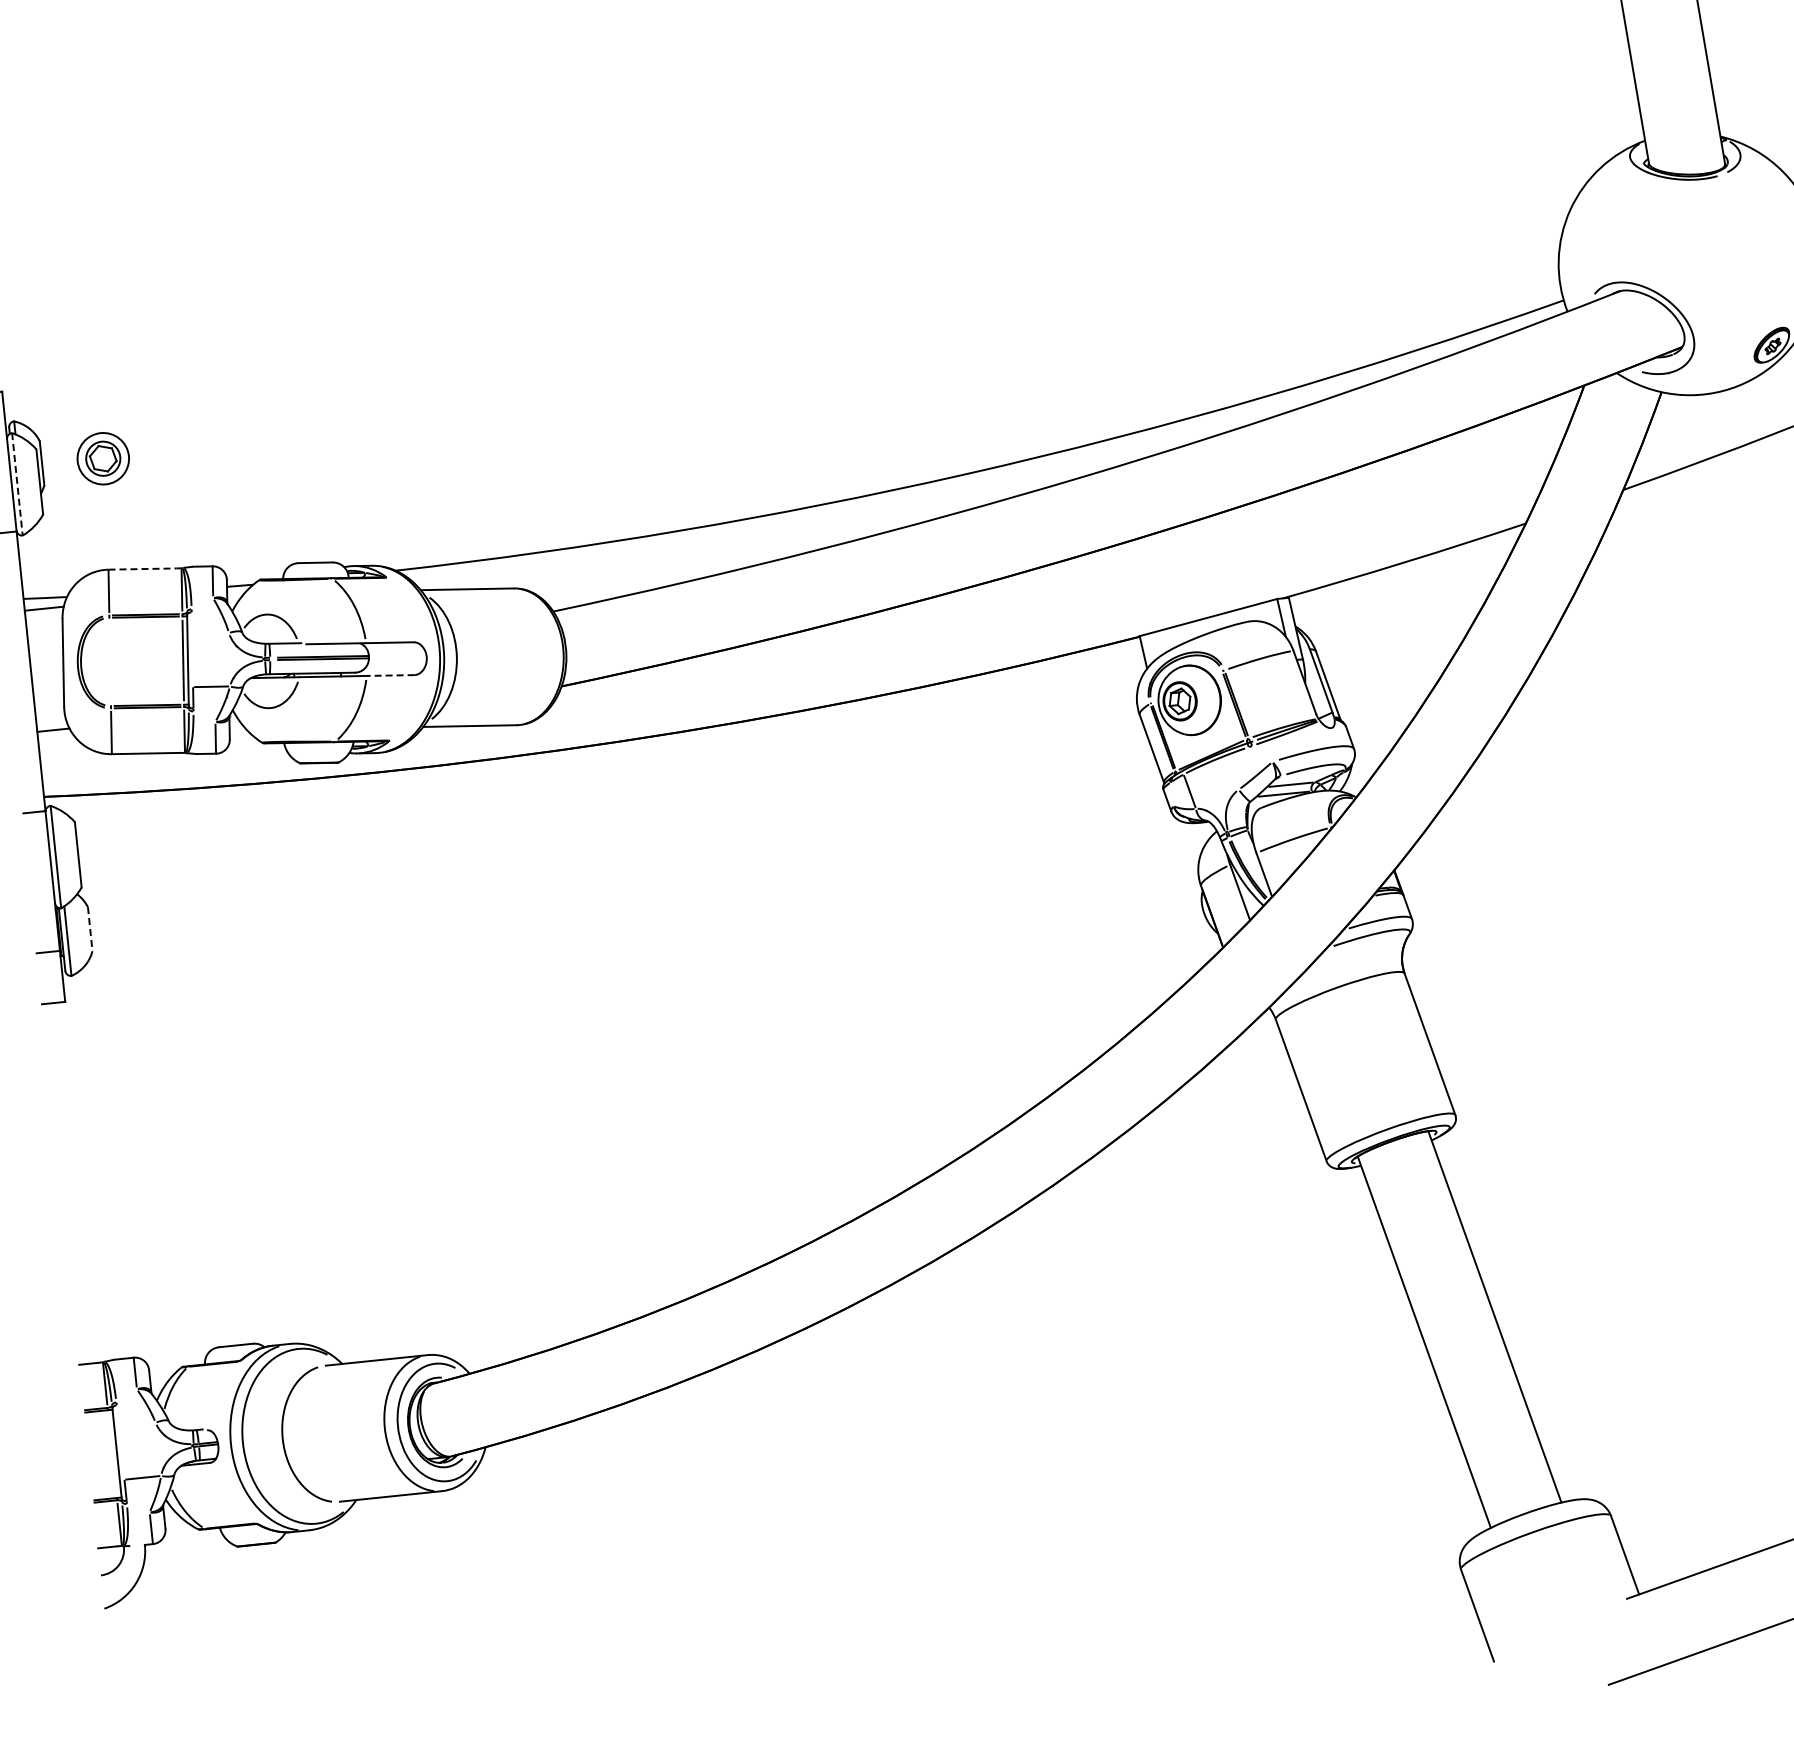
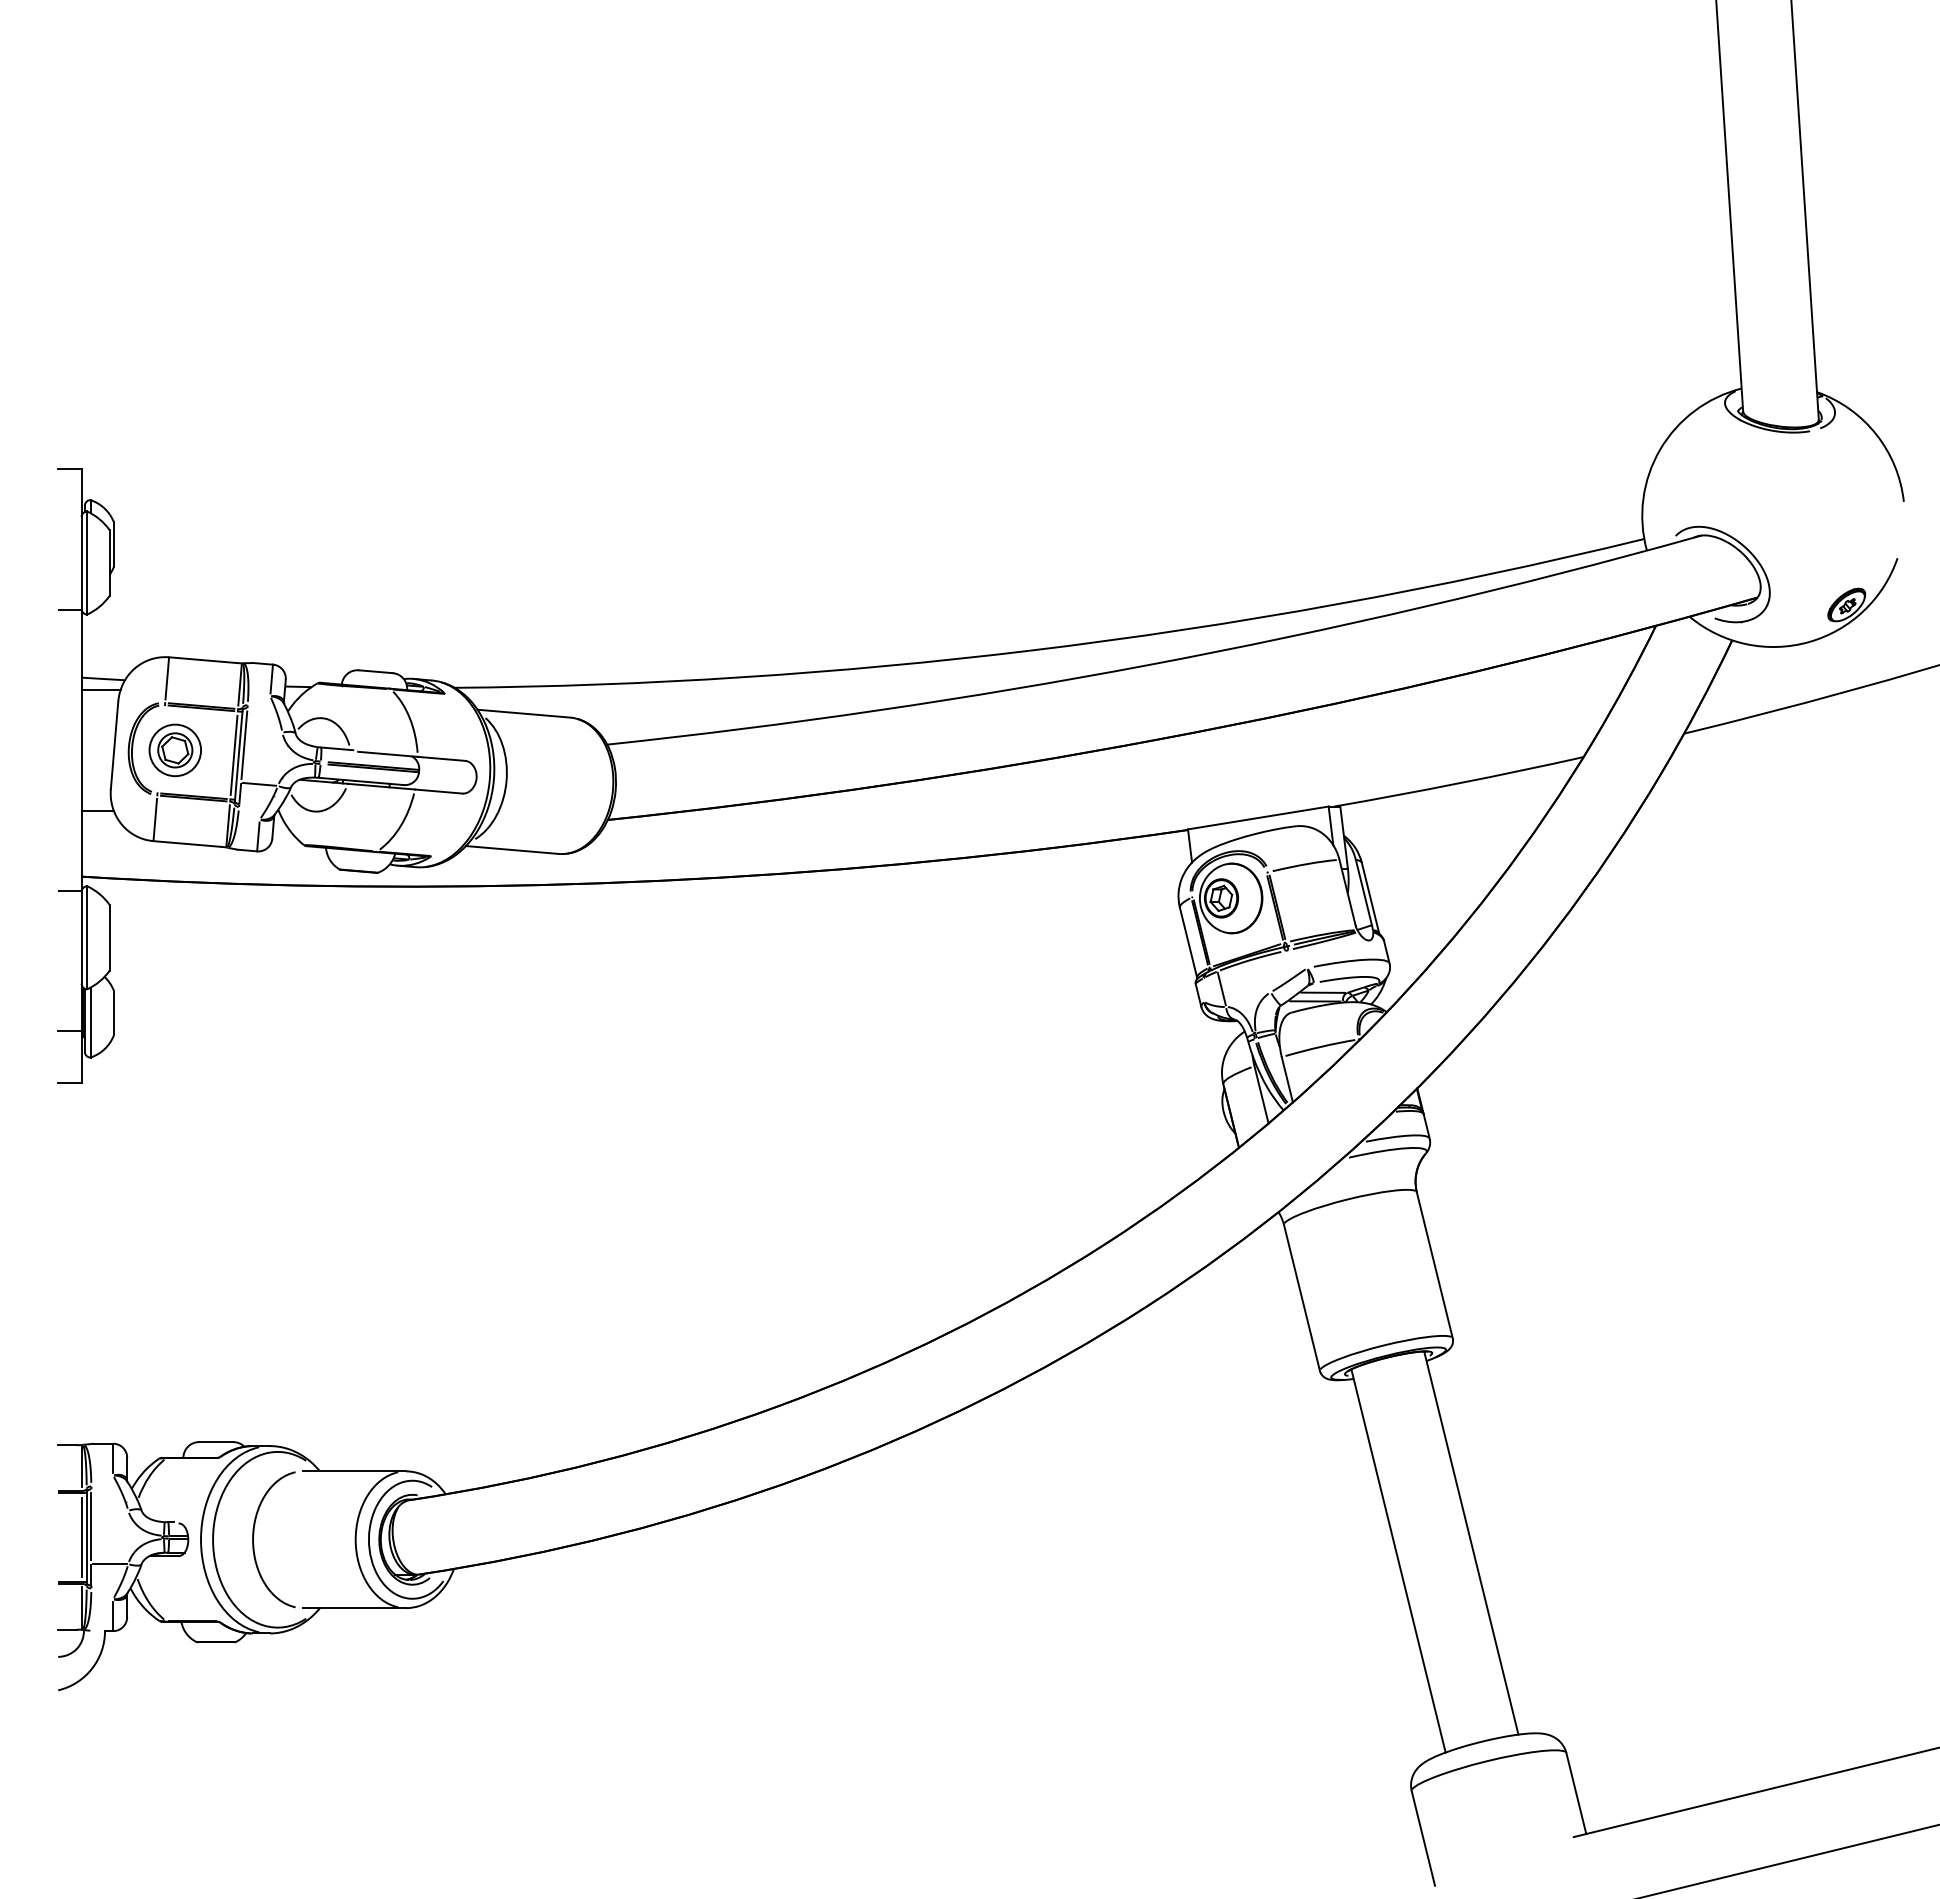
part: (102, 458) -> (174, 750), moved
line: (17, 484) -> (87, 563), dashed -> solid
line: (142, 569) -> (202, 660), dashed -> solid
line: (192, 649) -> (244, 745), added
line: (390, 675) -> (438, 791), dashed -> solid
line: (89, 929) -> (113, 1013), dashed -> solid
line: (120, 1442) -> (91, 1526), added
line: (112, 1454) -> (82, 1537), added

